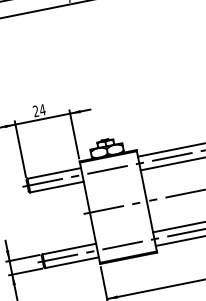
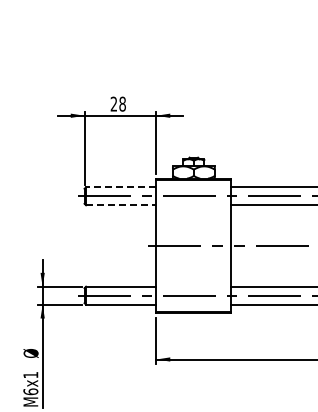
text: (42, 109) -> (122, 103), 24 -> 28
line: (53, 173) -> (120, 187), solid -> dashed
line: (57, 187) -> (121, 205), solid -> dashed

